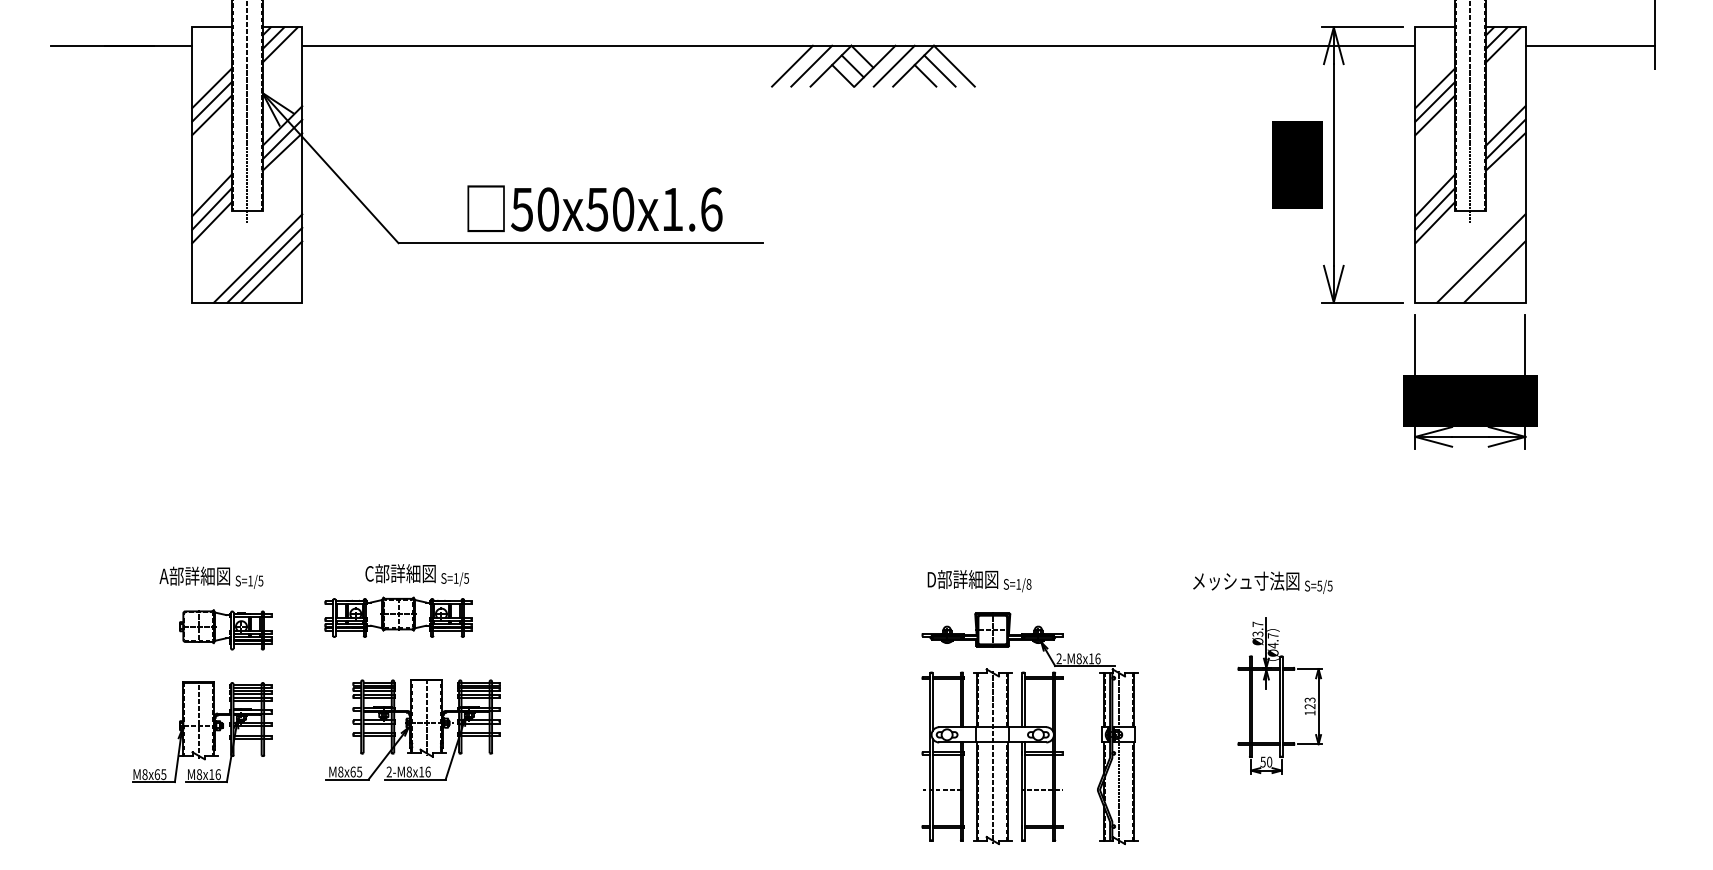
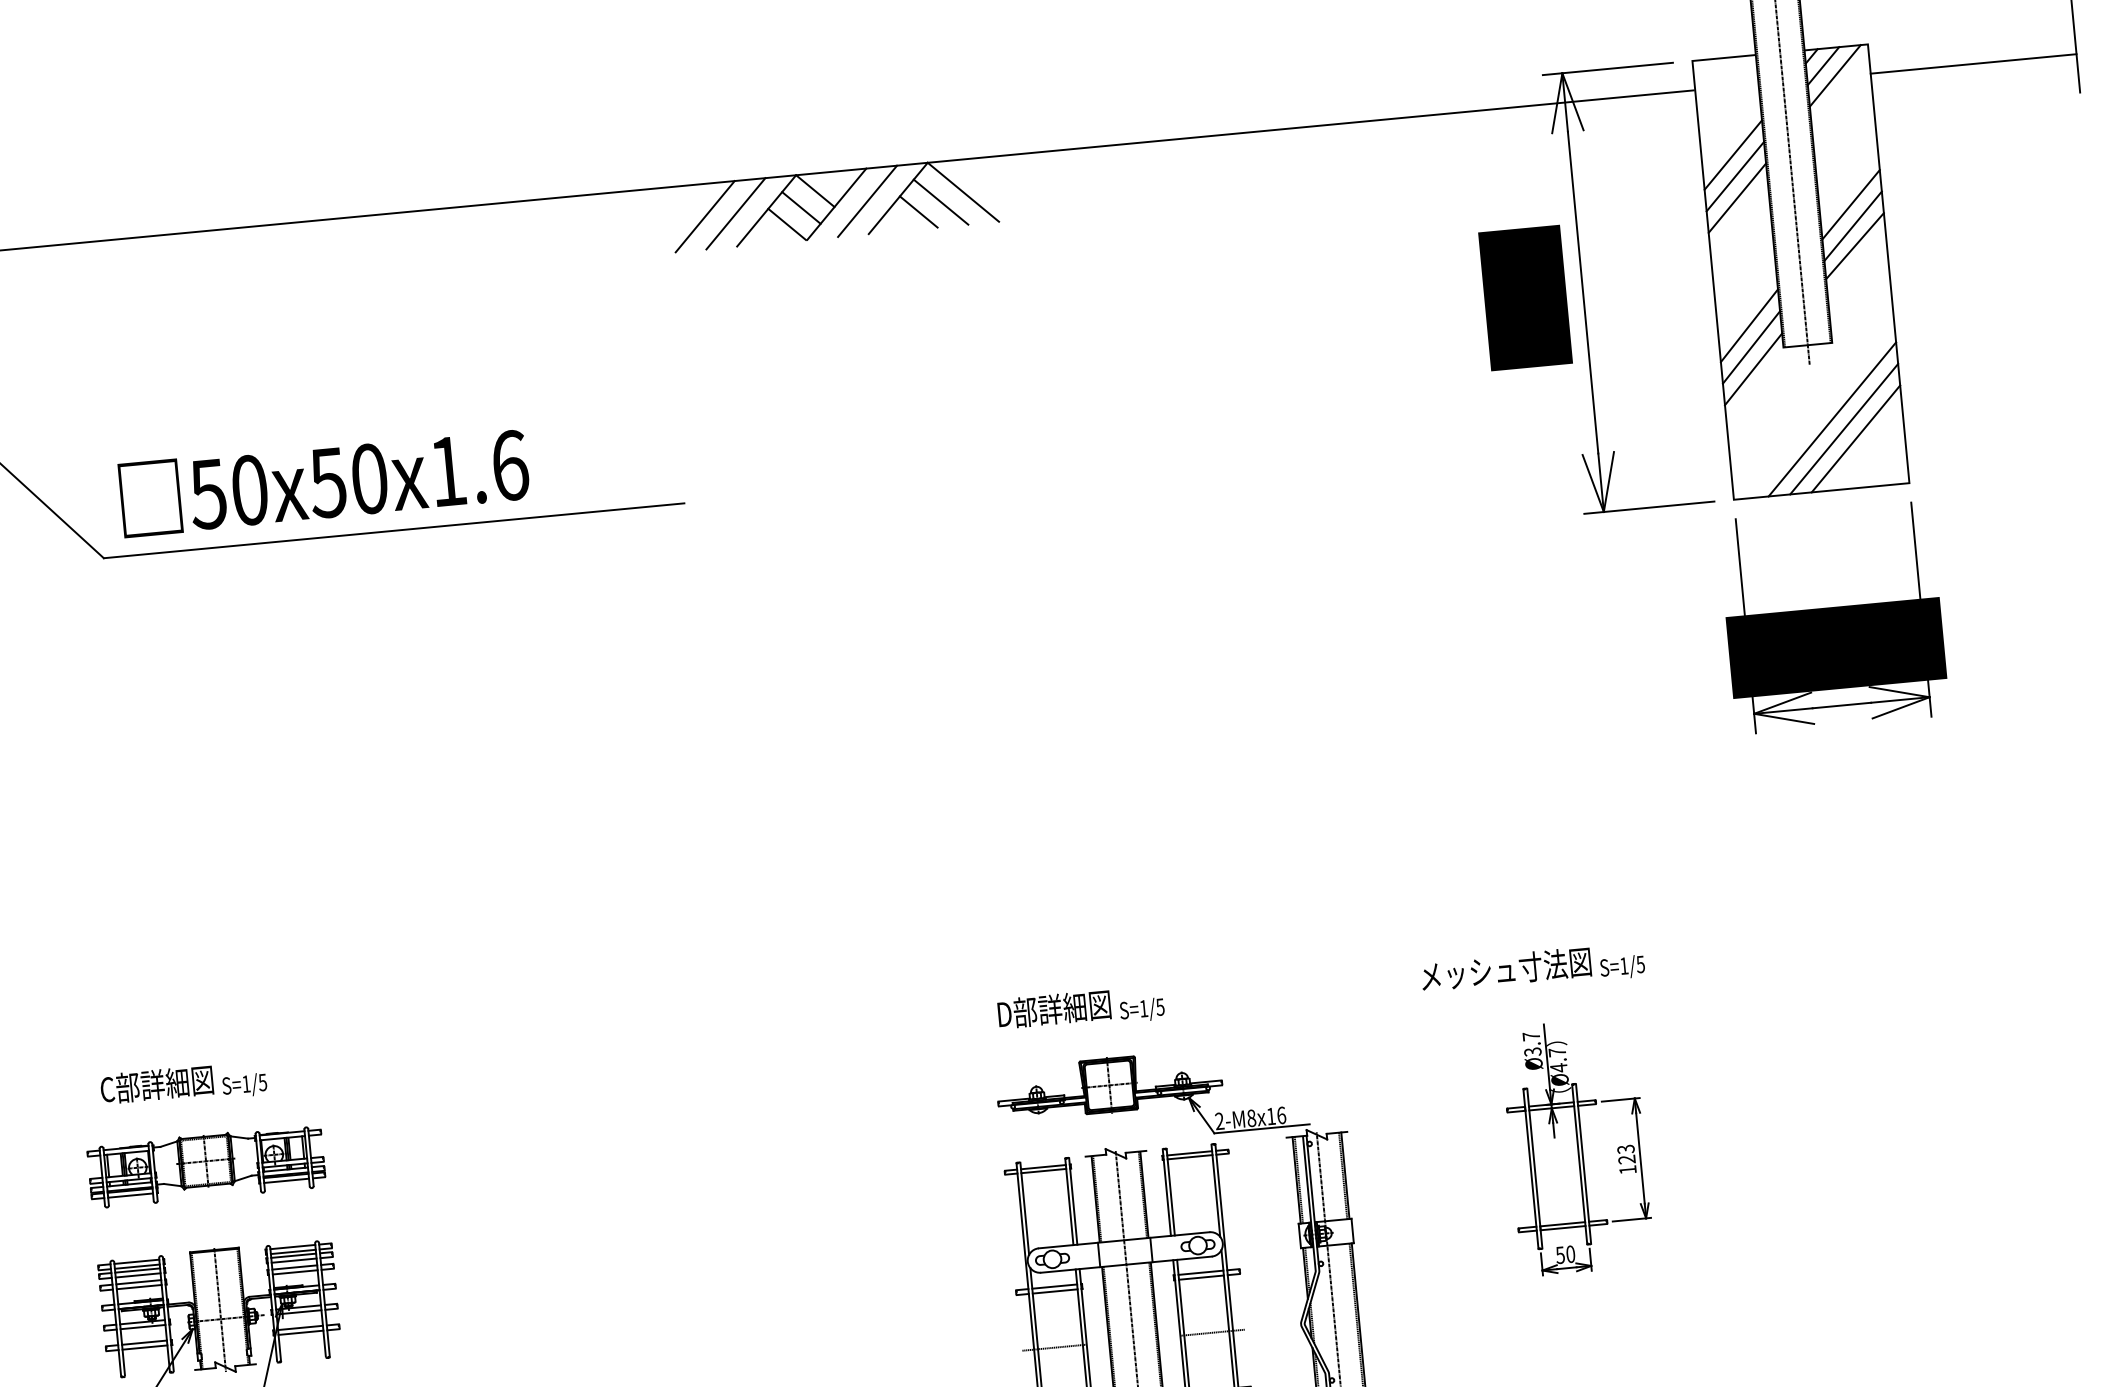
text: (594, 208) -> (323, 481), moved
line: (1487, 264) -> (1843, 428), added
text: (1028, 584) -> (1159, 1007), S=1/8 -> S=1/5
text: (1319, 585) -> (1623, 965), S=5/5 -> S=1/5
part: (398, 616) -> (206, 1165), moved

